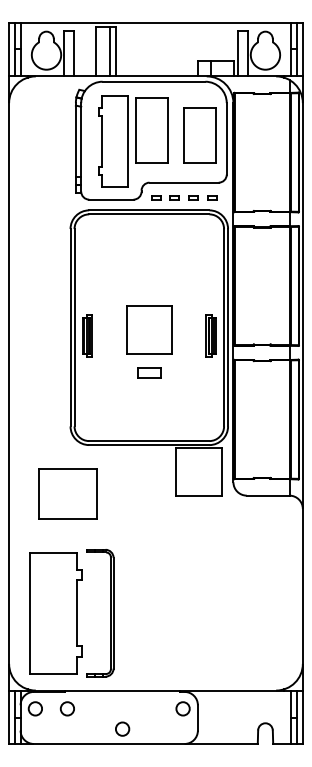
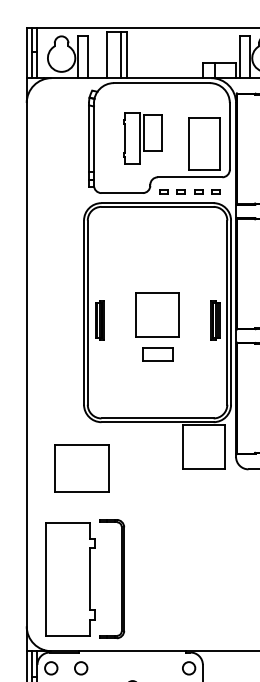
part: (199, 135) -> (204, 144), moved
part: (133, 141) -> (142, 138), size x0.6
part: (149, 372) -> (157, 354), size x1.4

